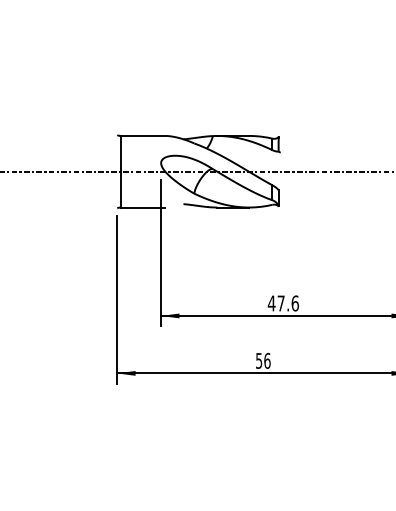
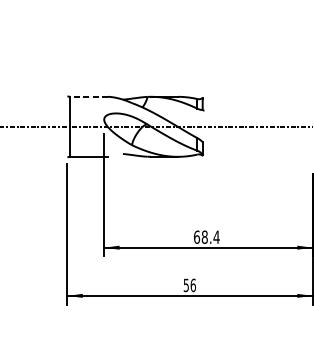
line: (142, 135) -> (88, 96), solid -> dashed
text: (283, 303) -> (206, 237), 47.6 -> 68.4

